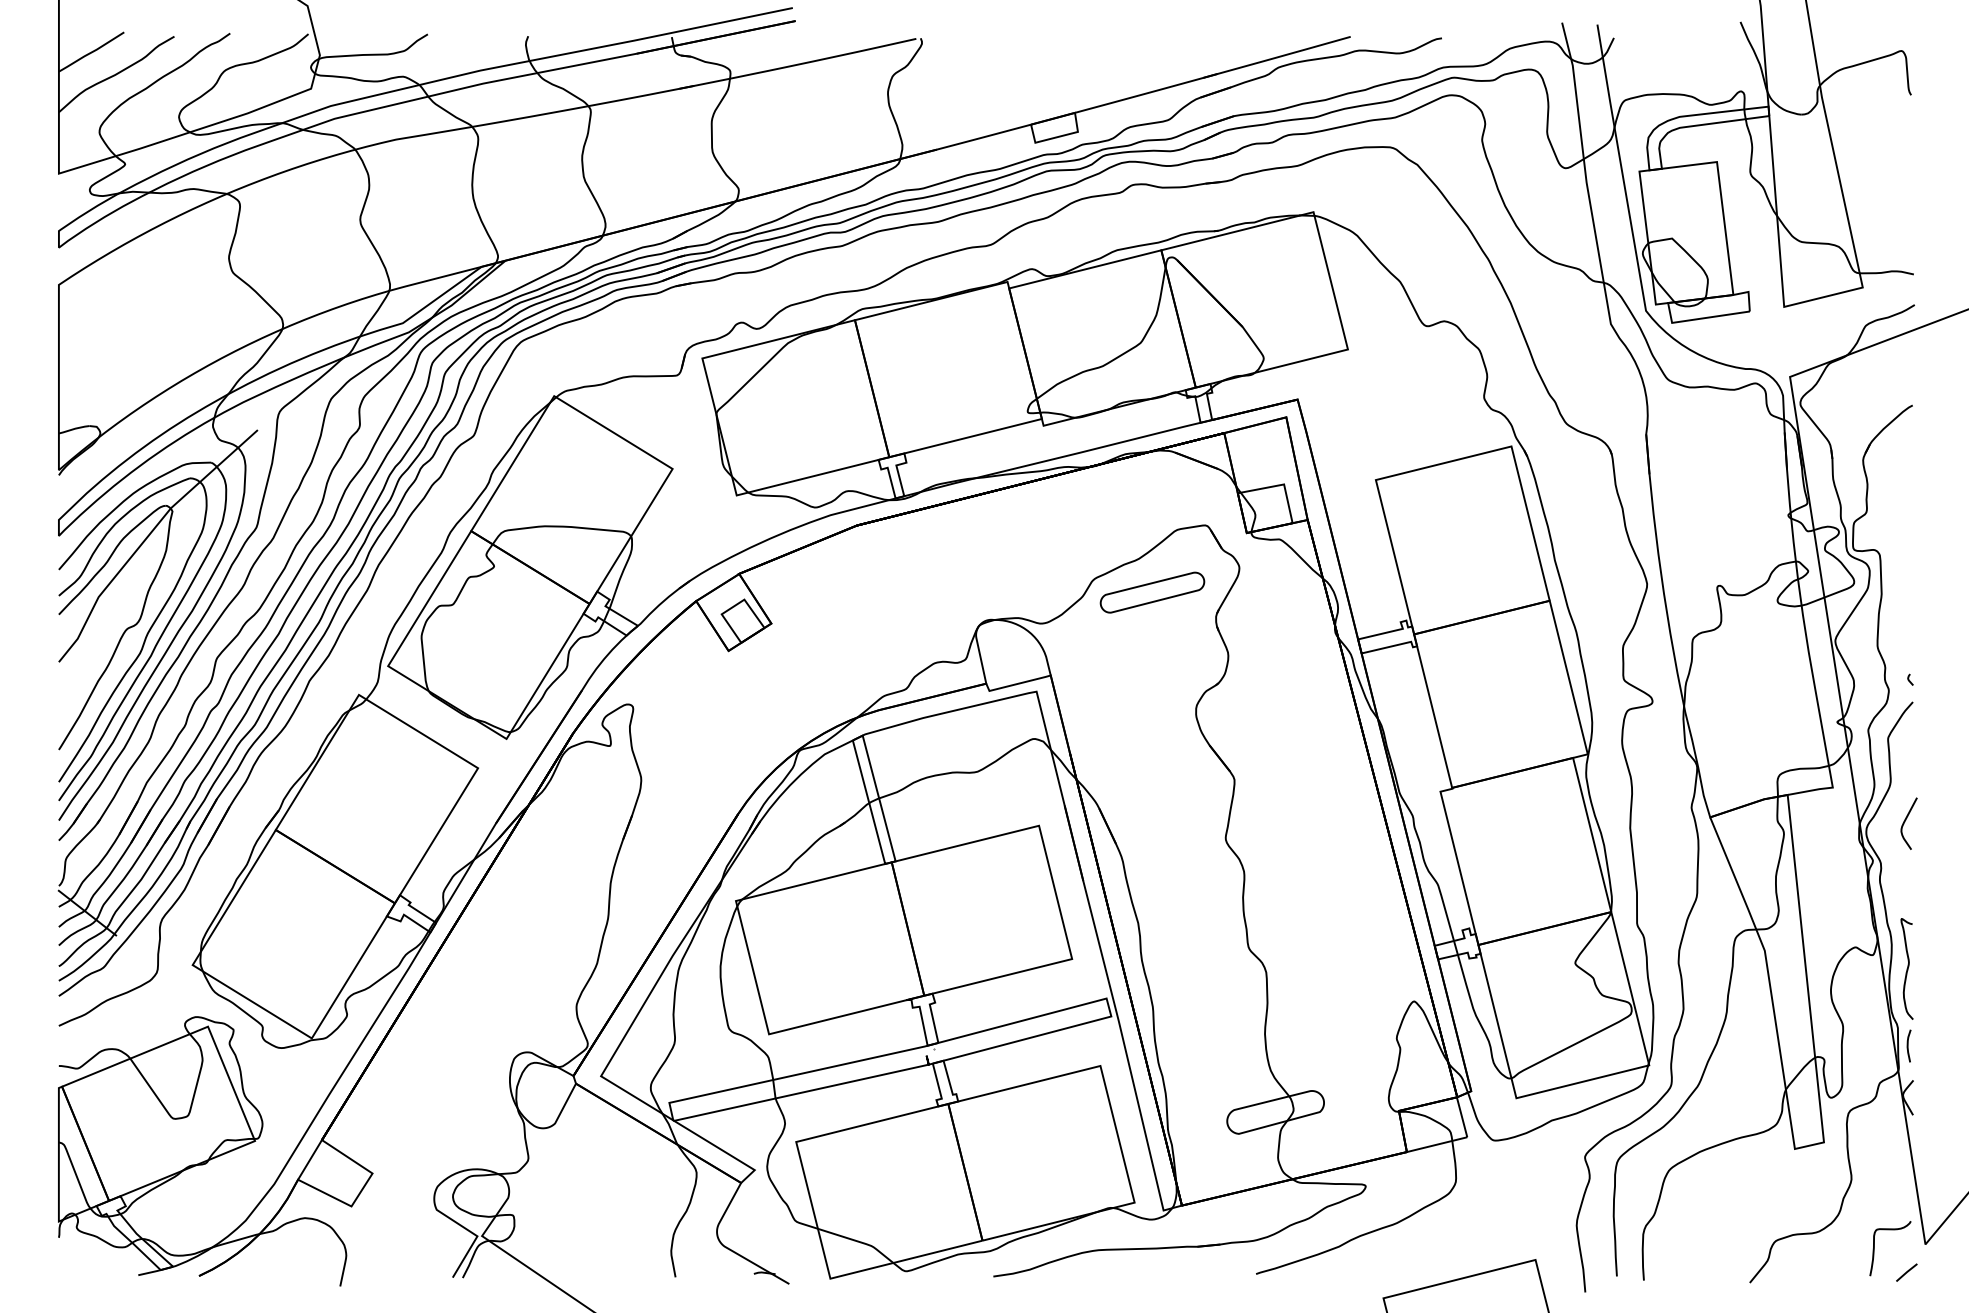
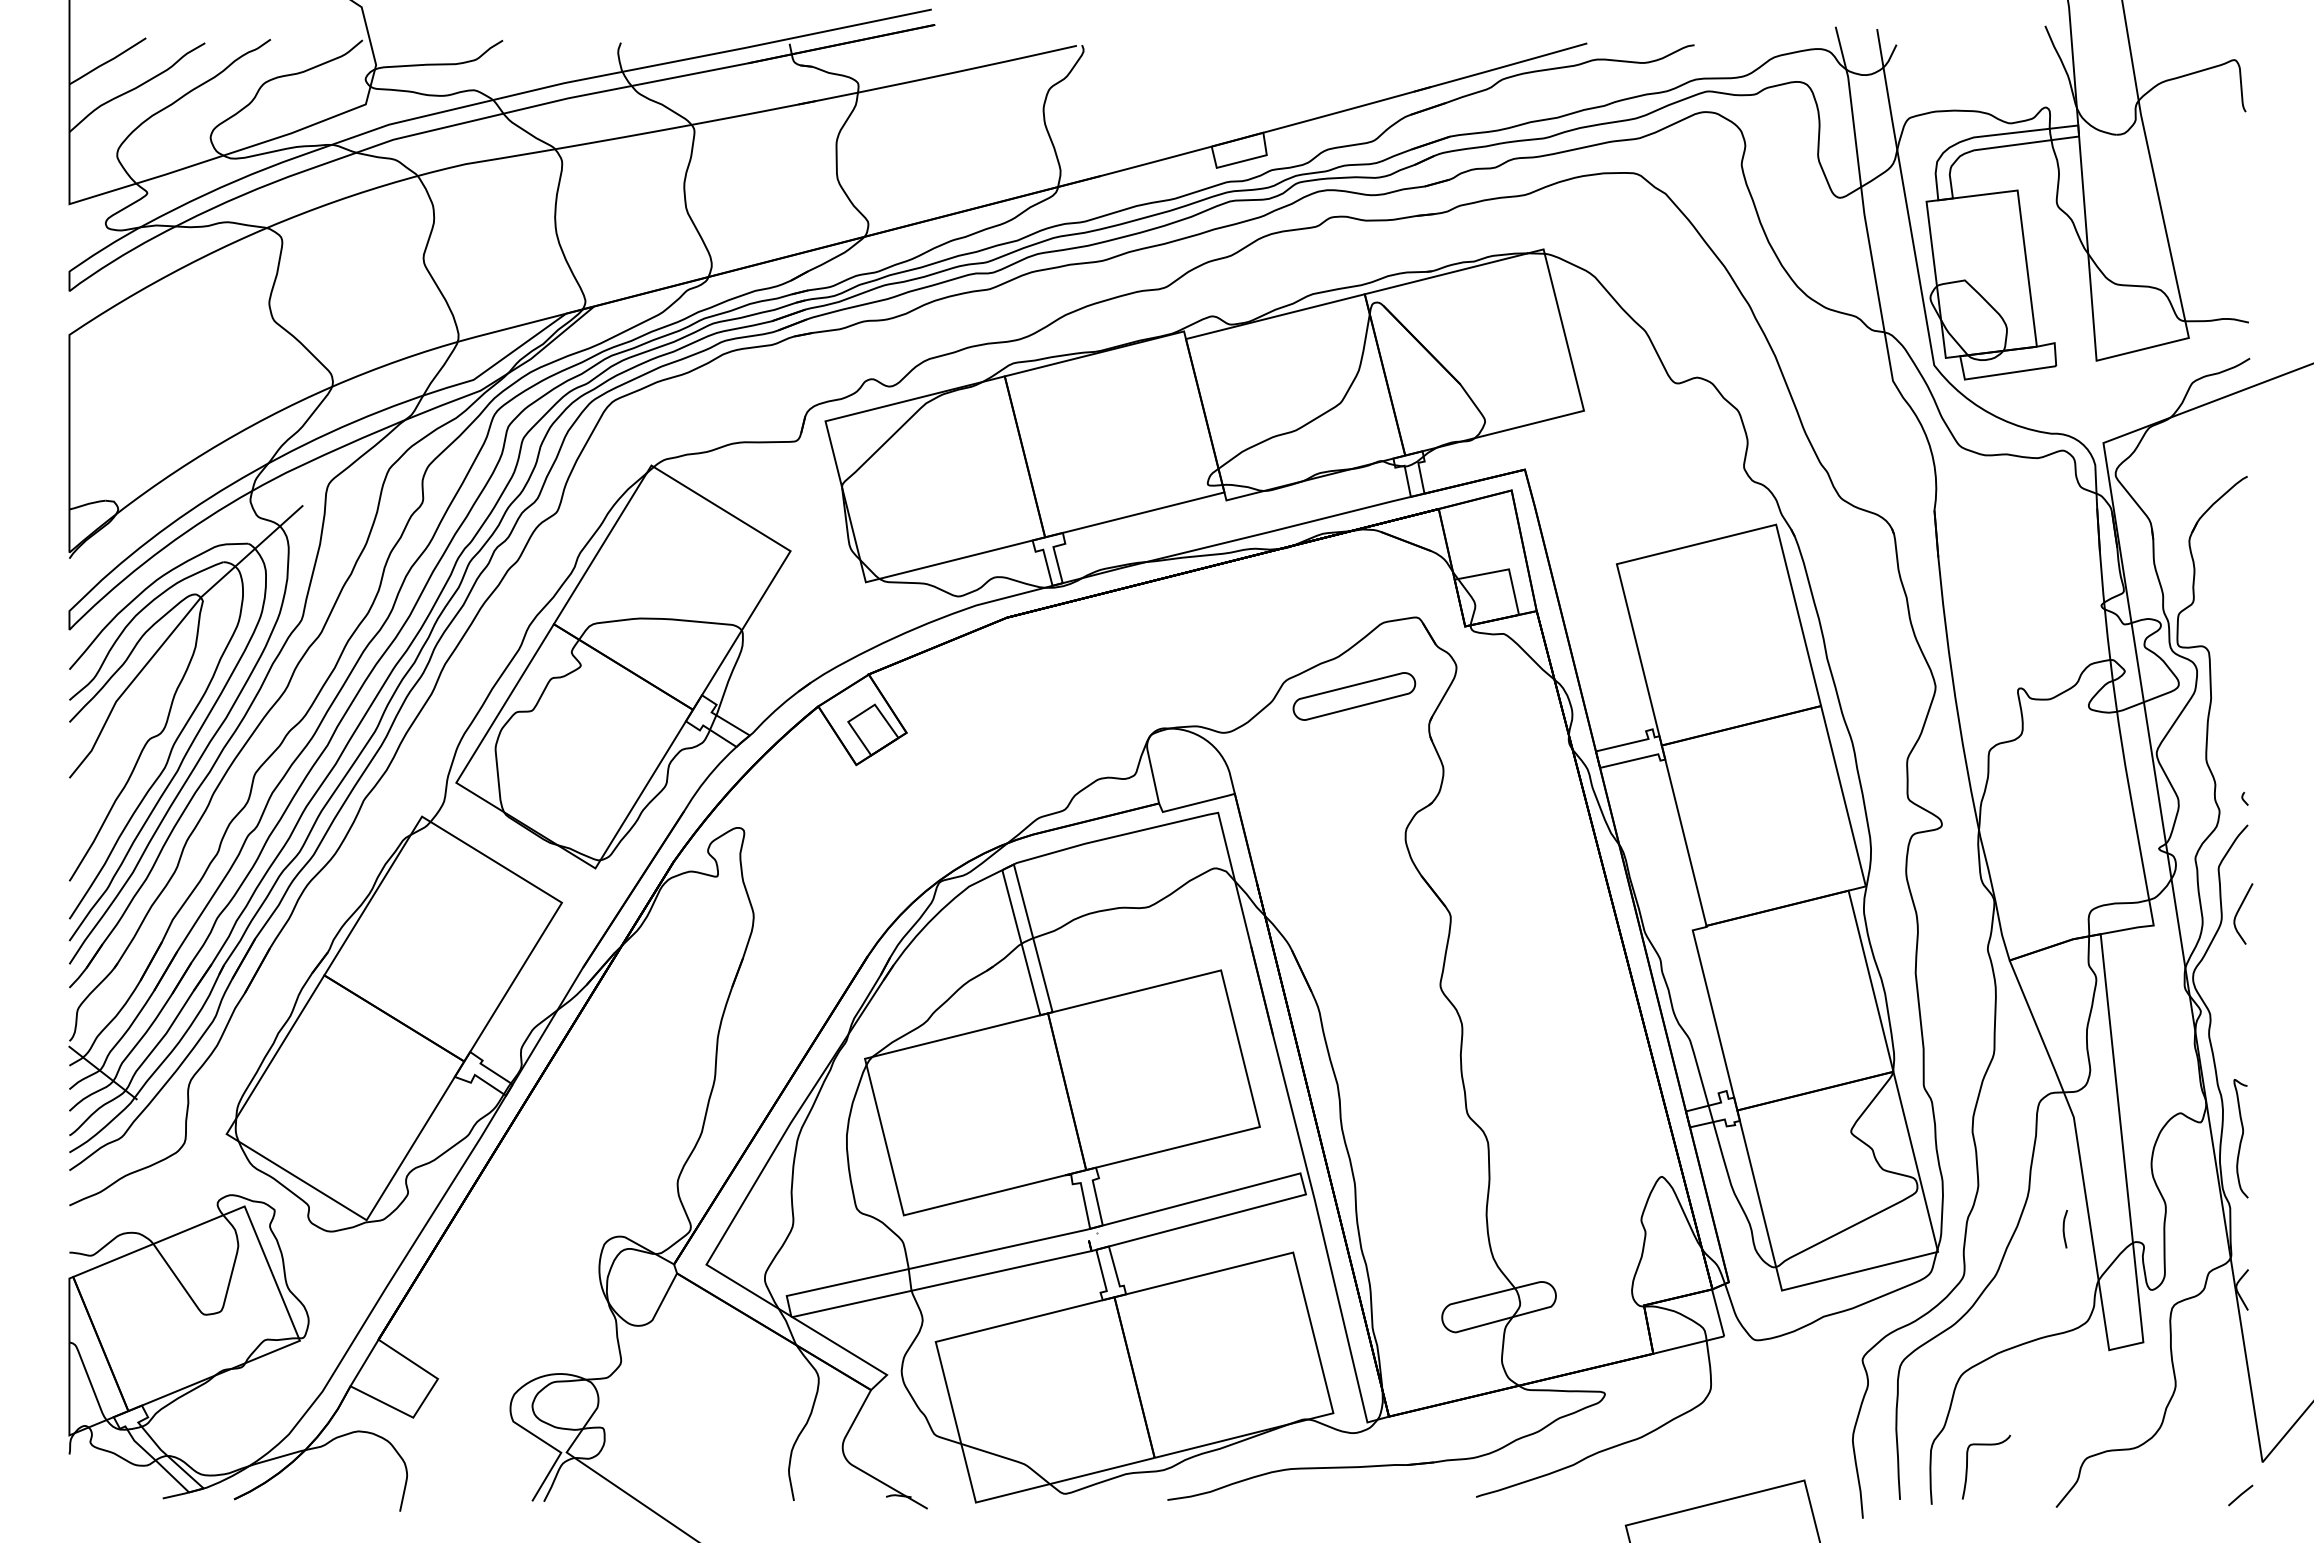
curve: (1906, 819) -> (2240, 909), moved
curve: (1908, 1046) -> (2064, 1229), moved
curve: (1874, 1248) -> (1967, 1466), moved

